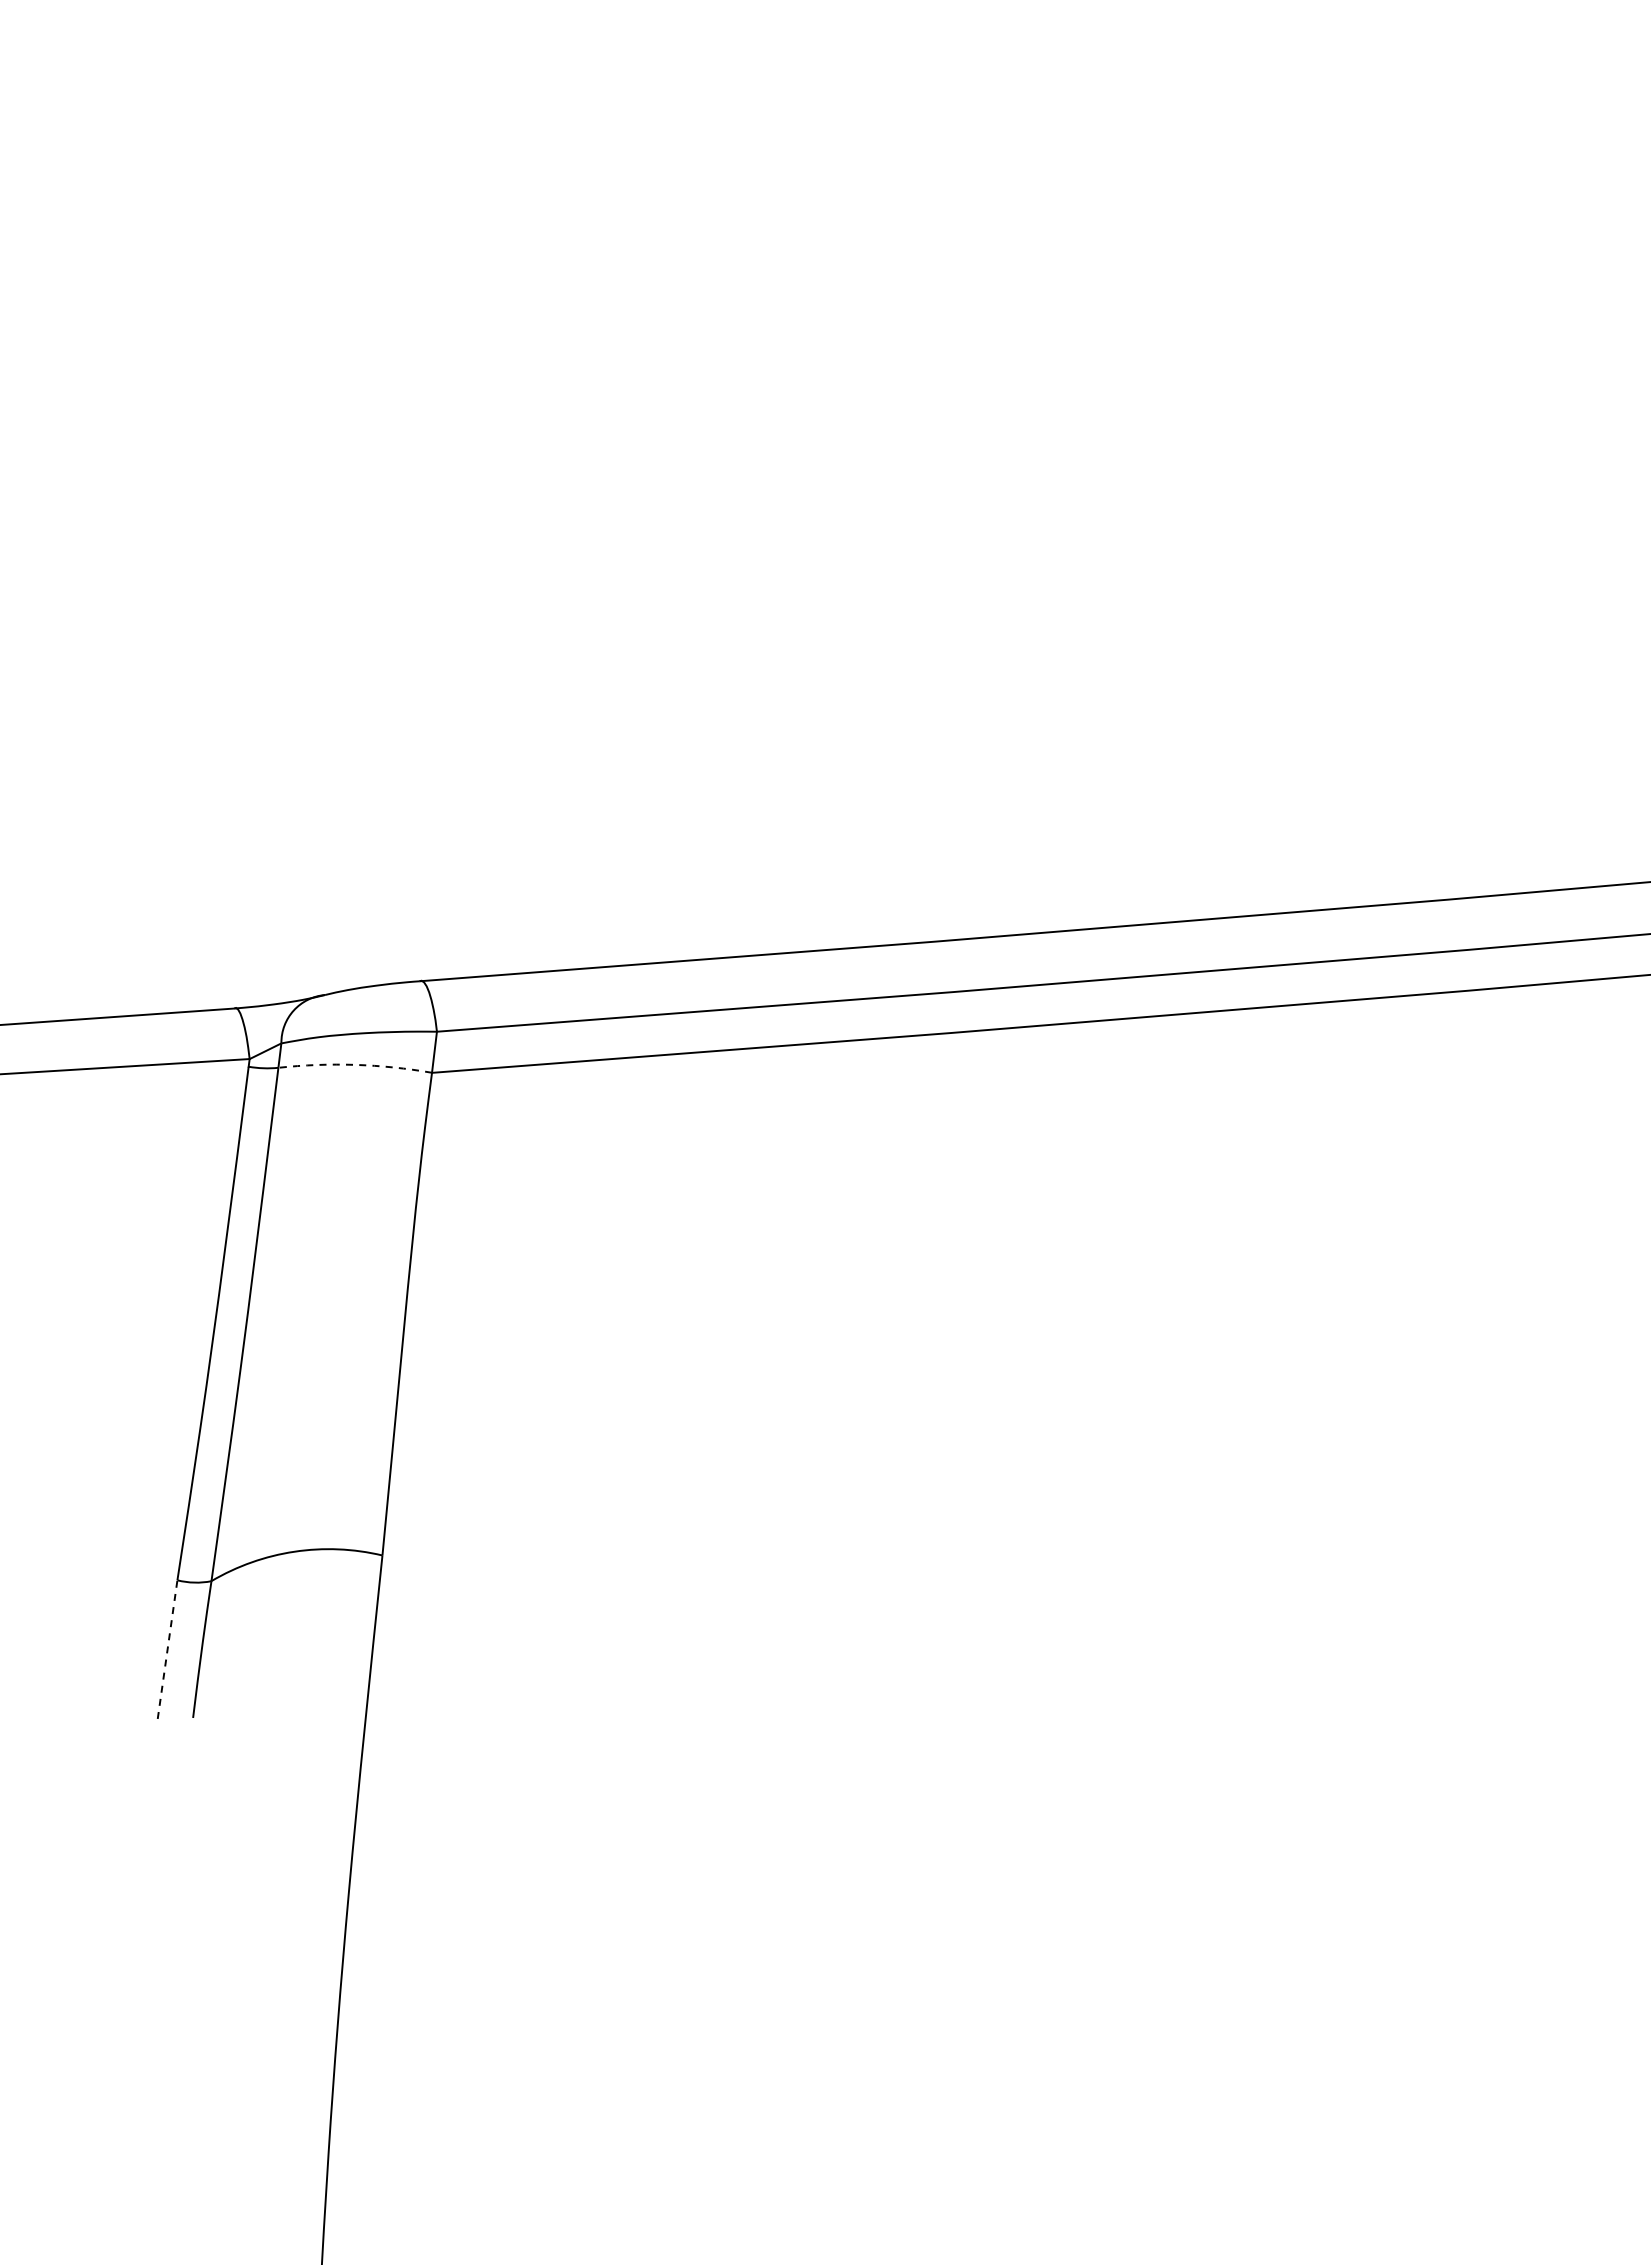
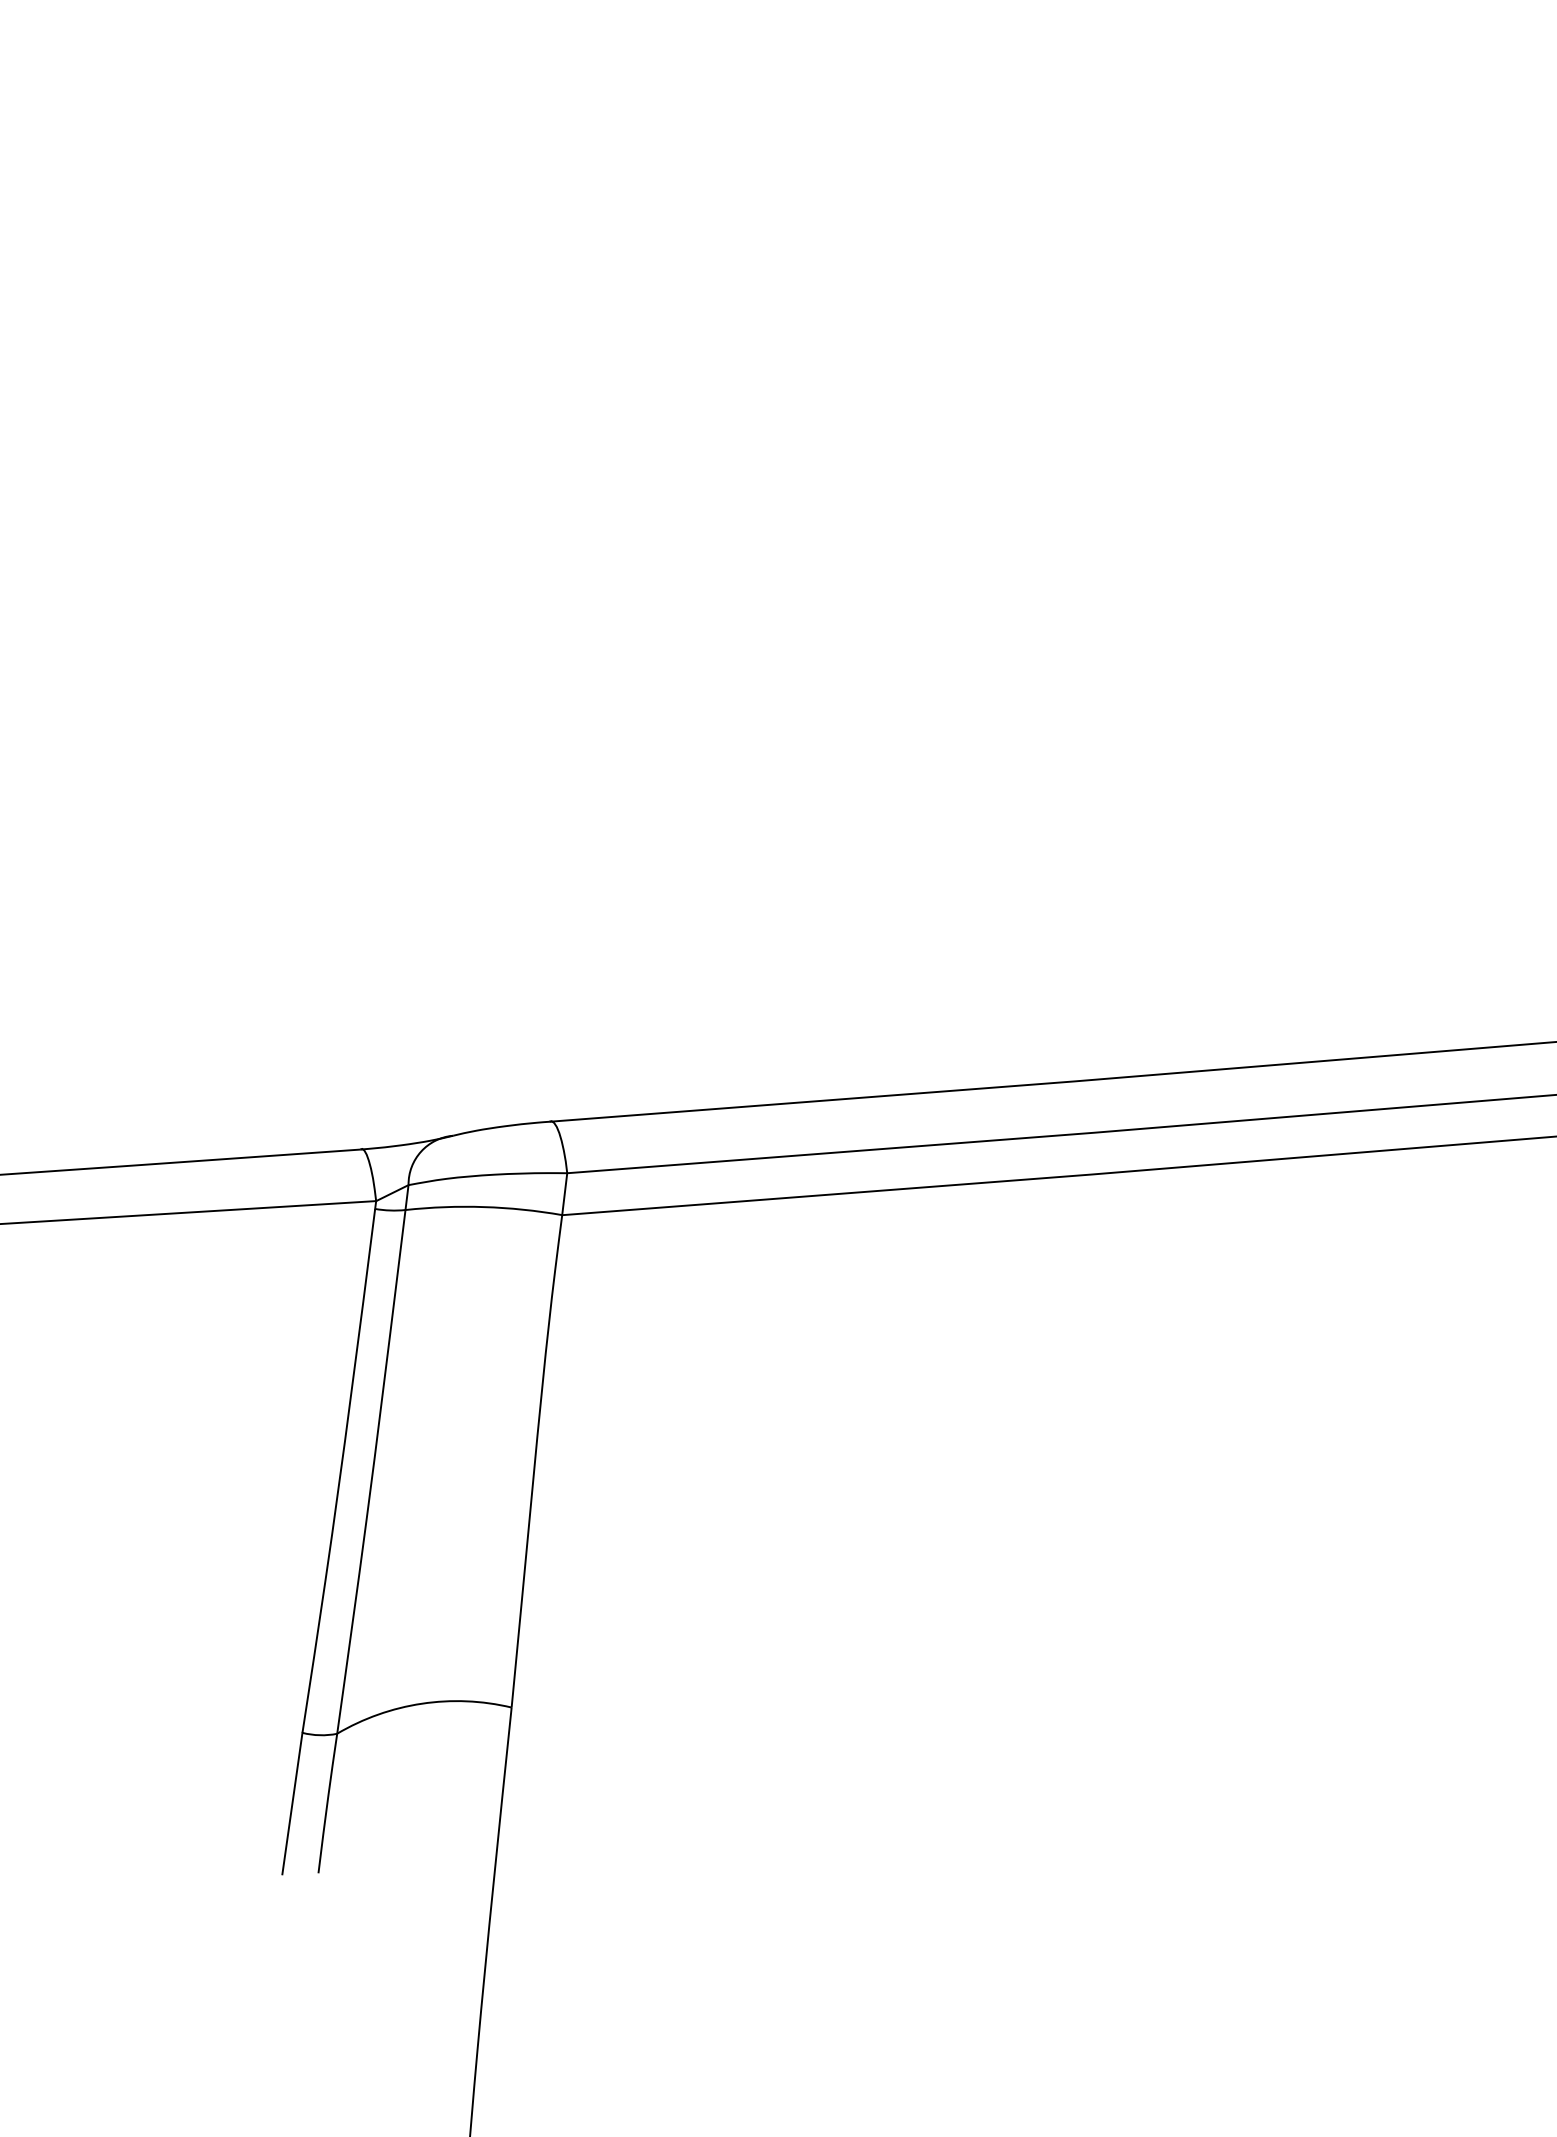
arc: (355, 1064) -> (484, 1206), dashed -> solid
line: (167, 1649) -> (292, 1803), dashed -> solid

